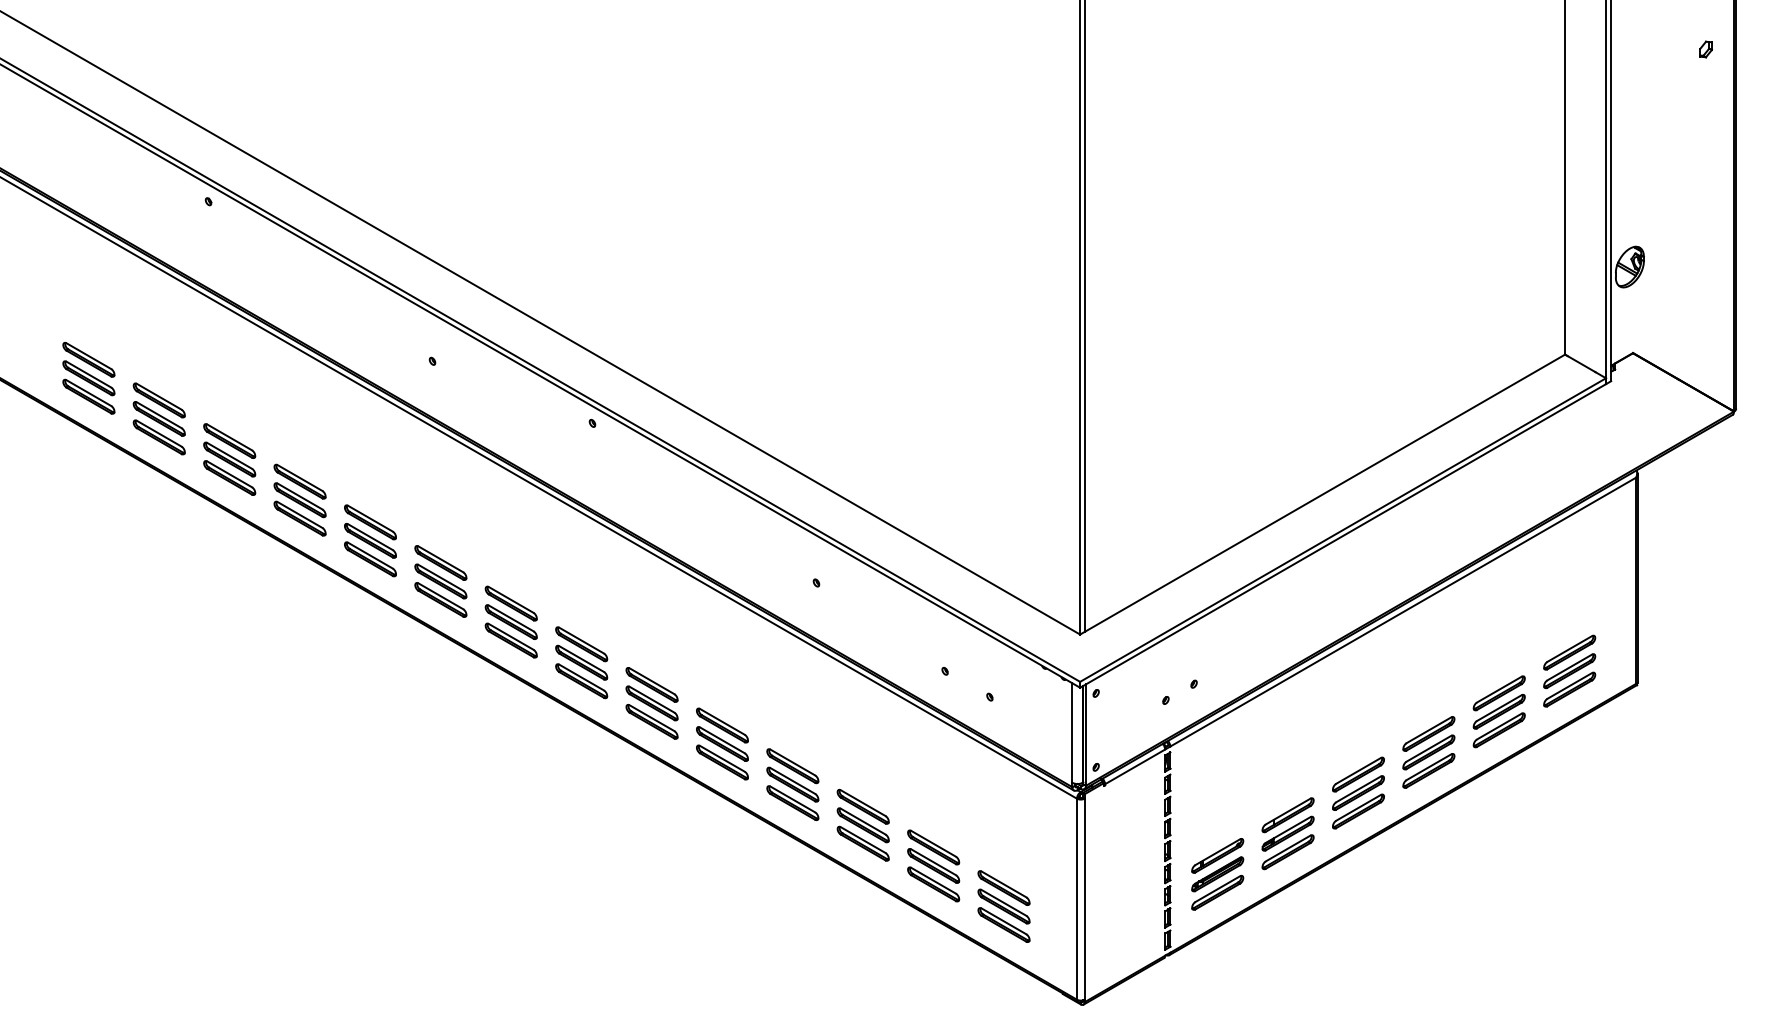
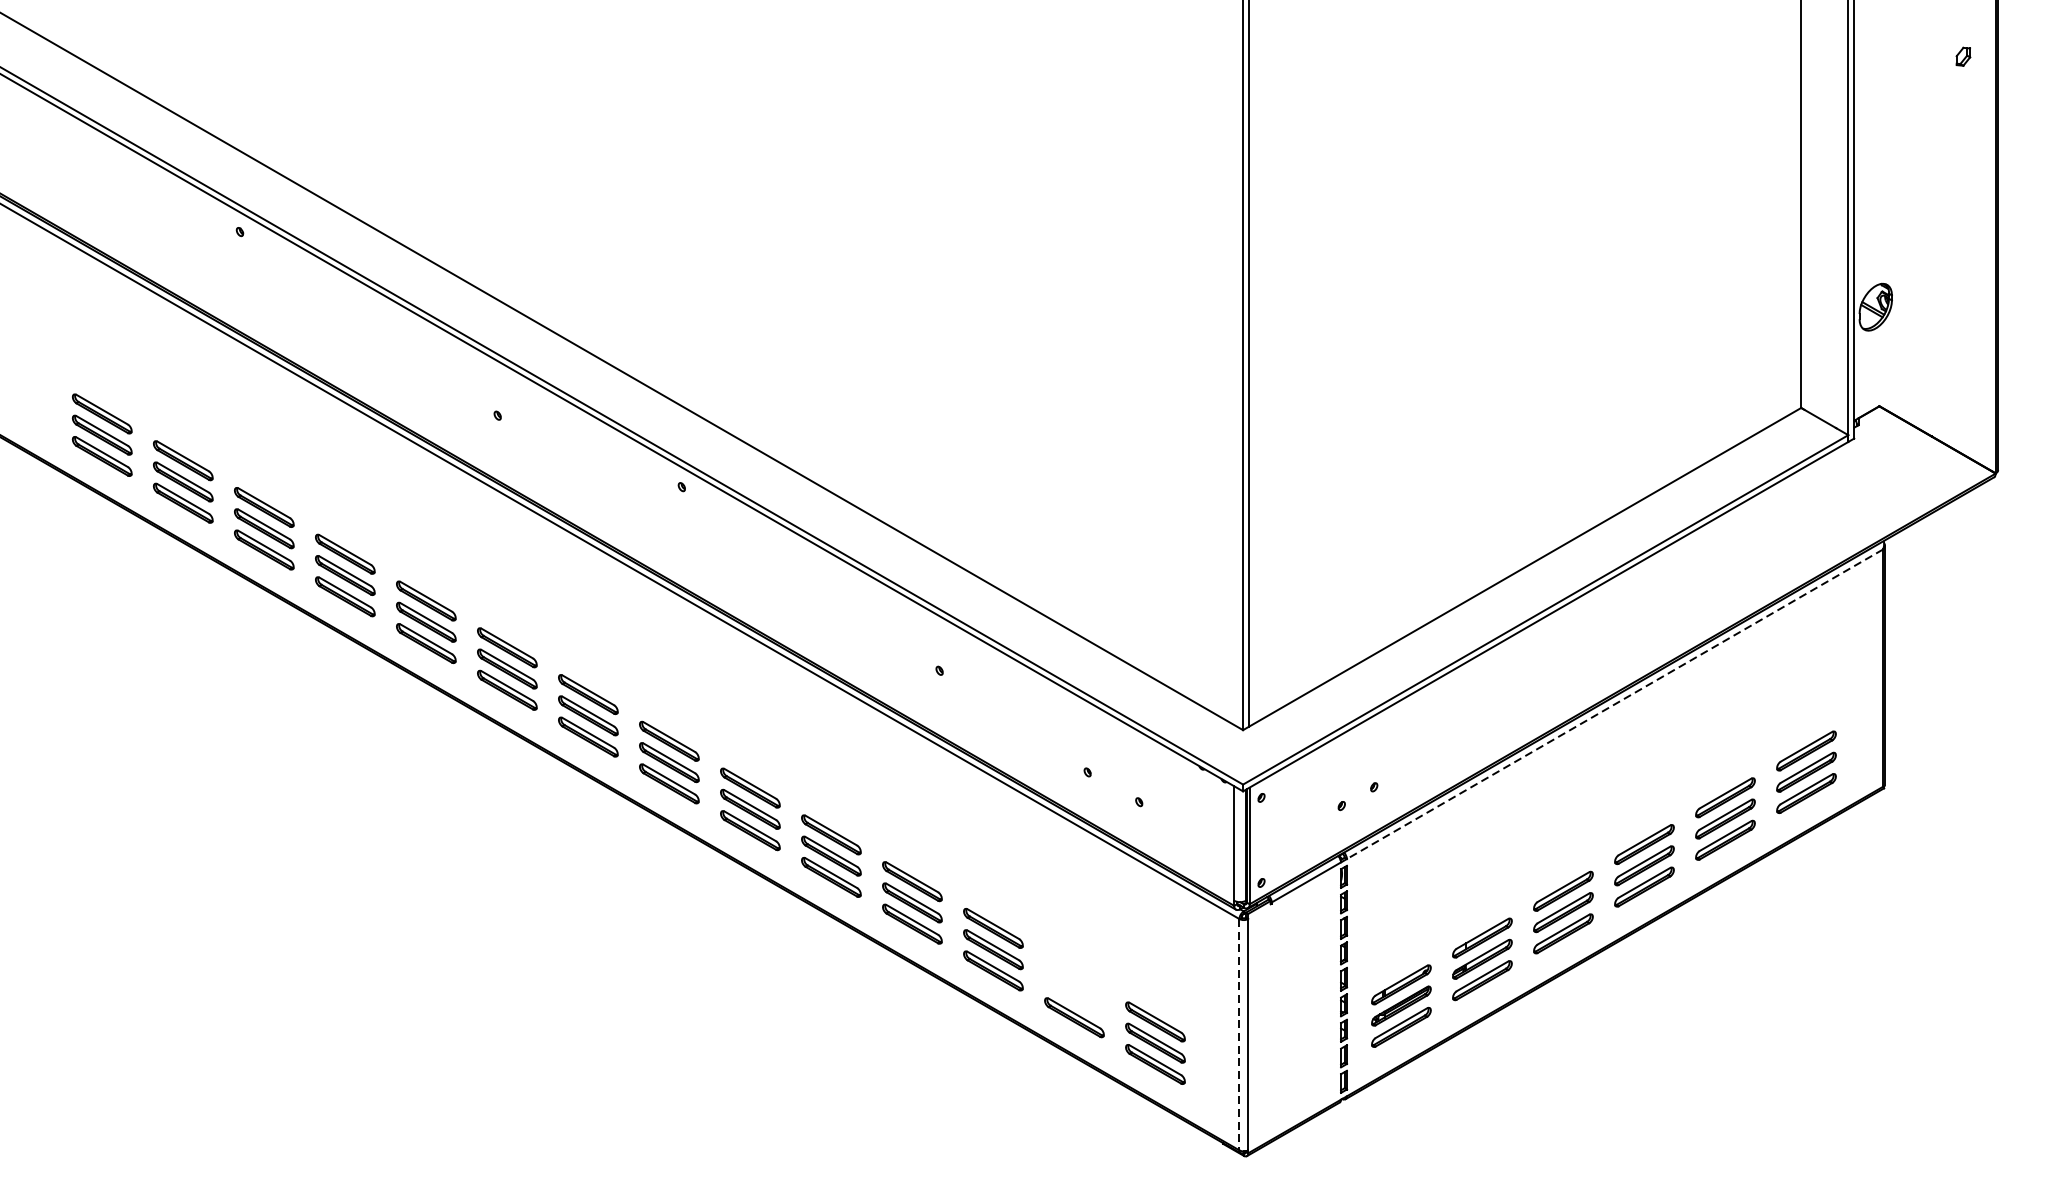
line: (1403, 612) -> (1615, 704), solid -> dashed
part: (933, 856) -> (1074, 985), removed
line: (1076, 899) -> (1238, 1035), solid -> dashed

